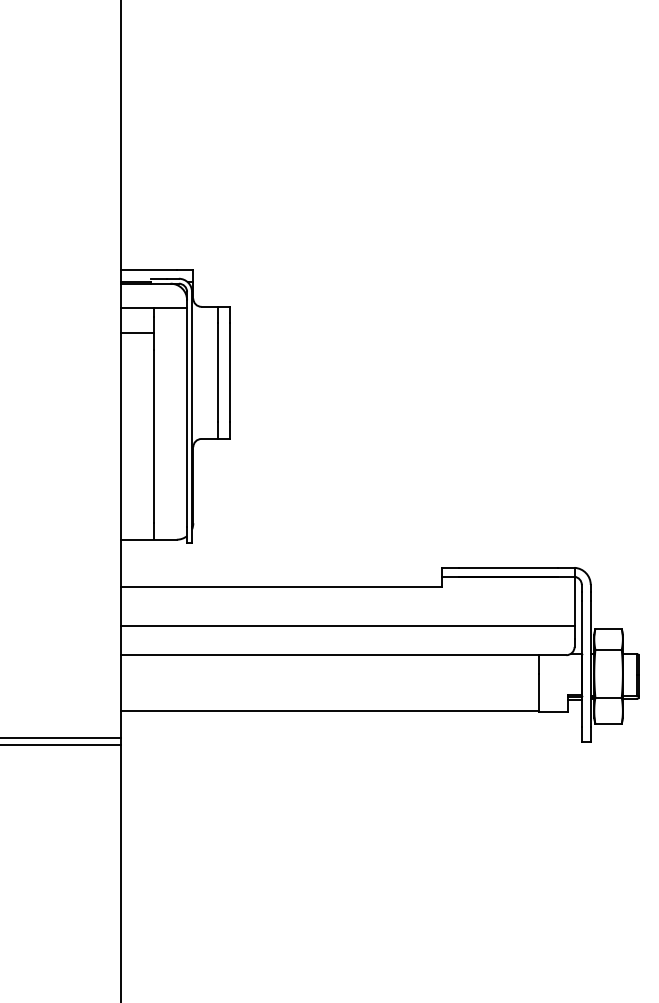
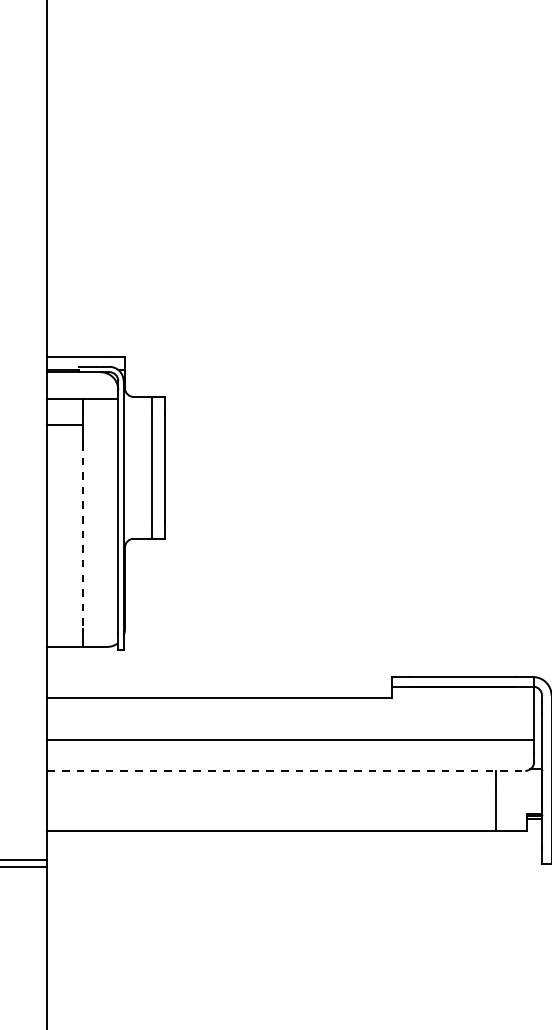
line: (154, 436) -> (83, 536), solid -> dashed
line: (343, 655) -> (286, 771), solid -> dashed

